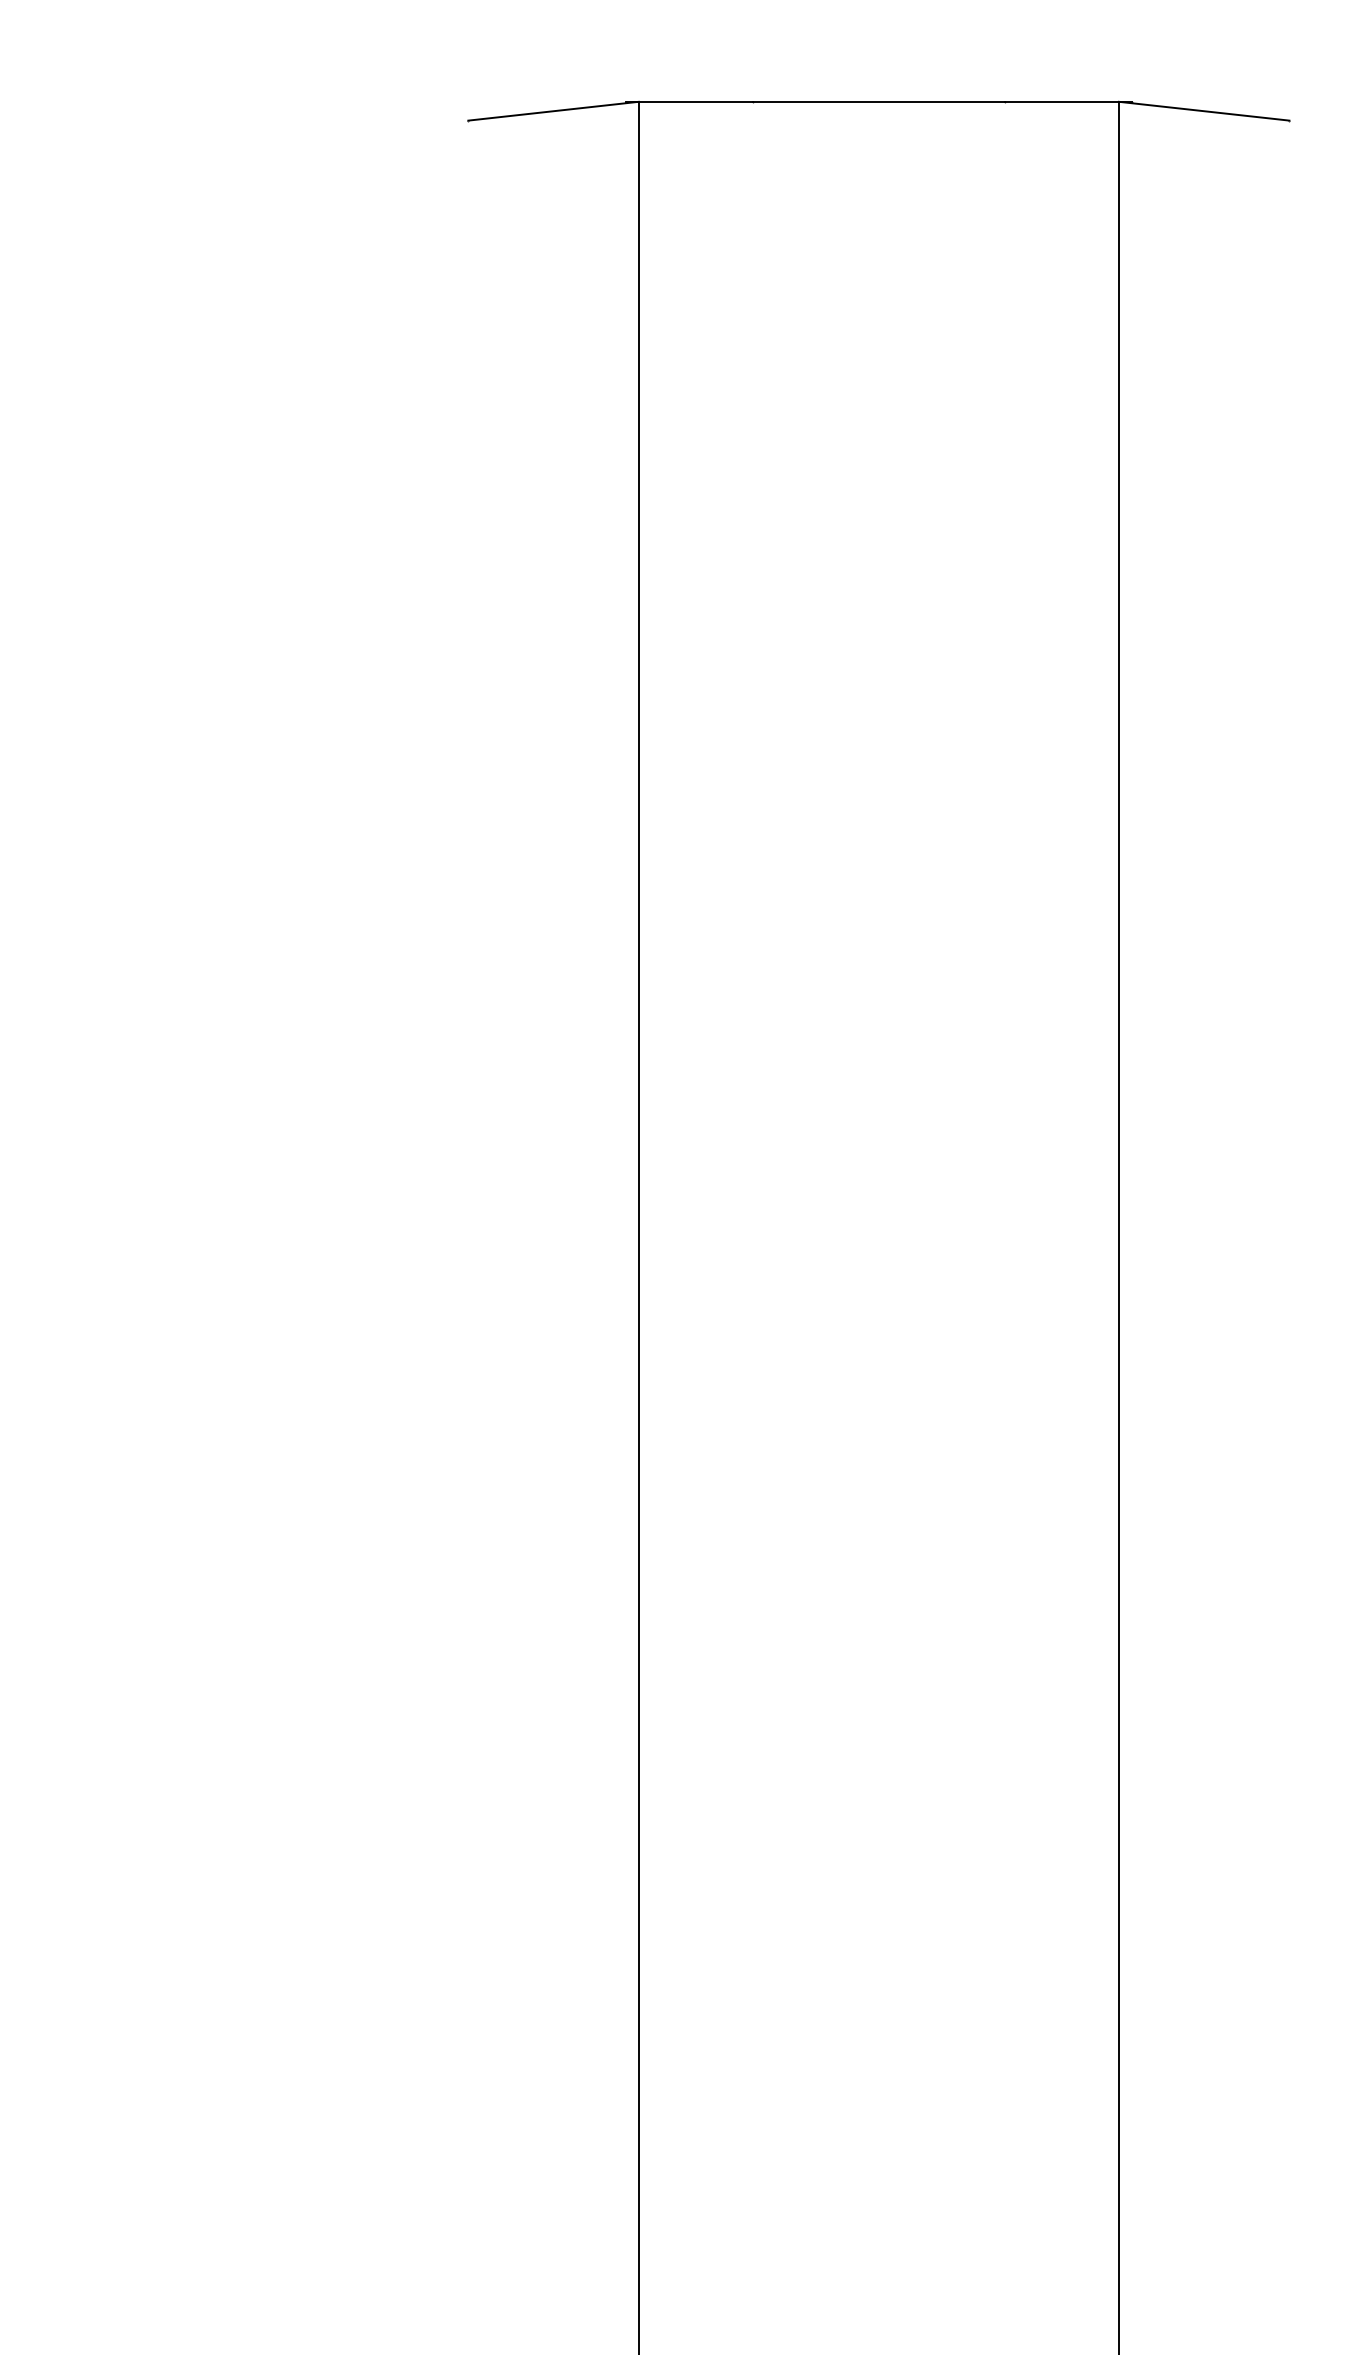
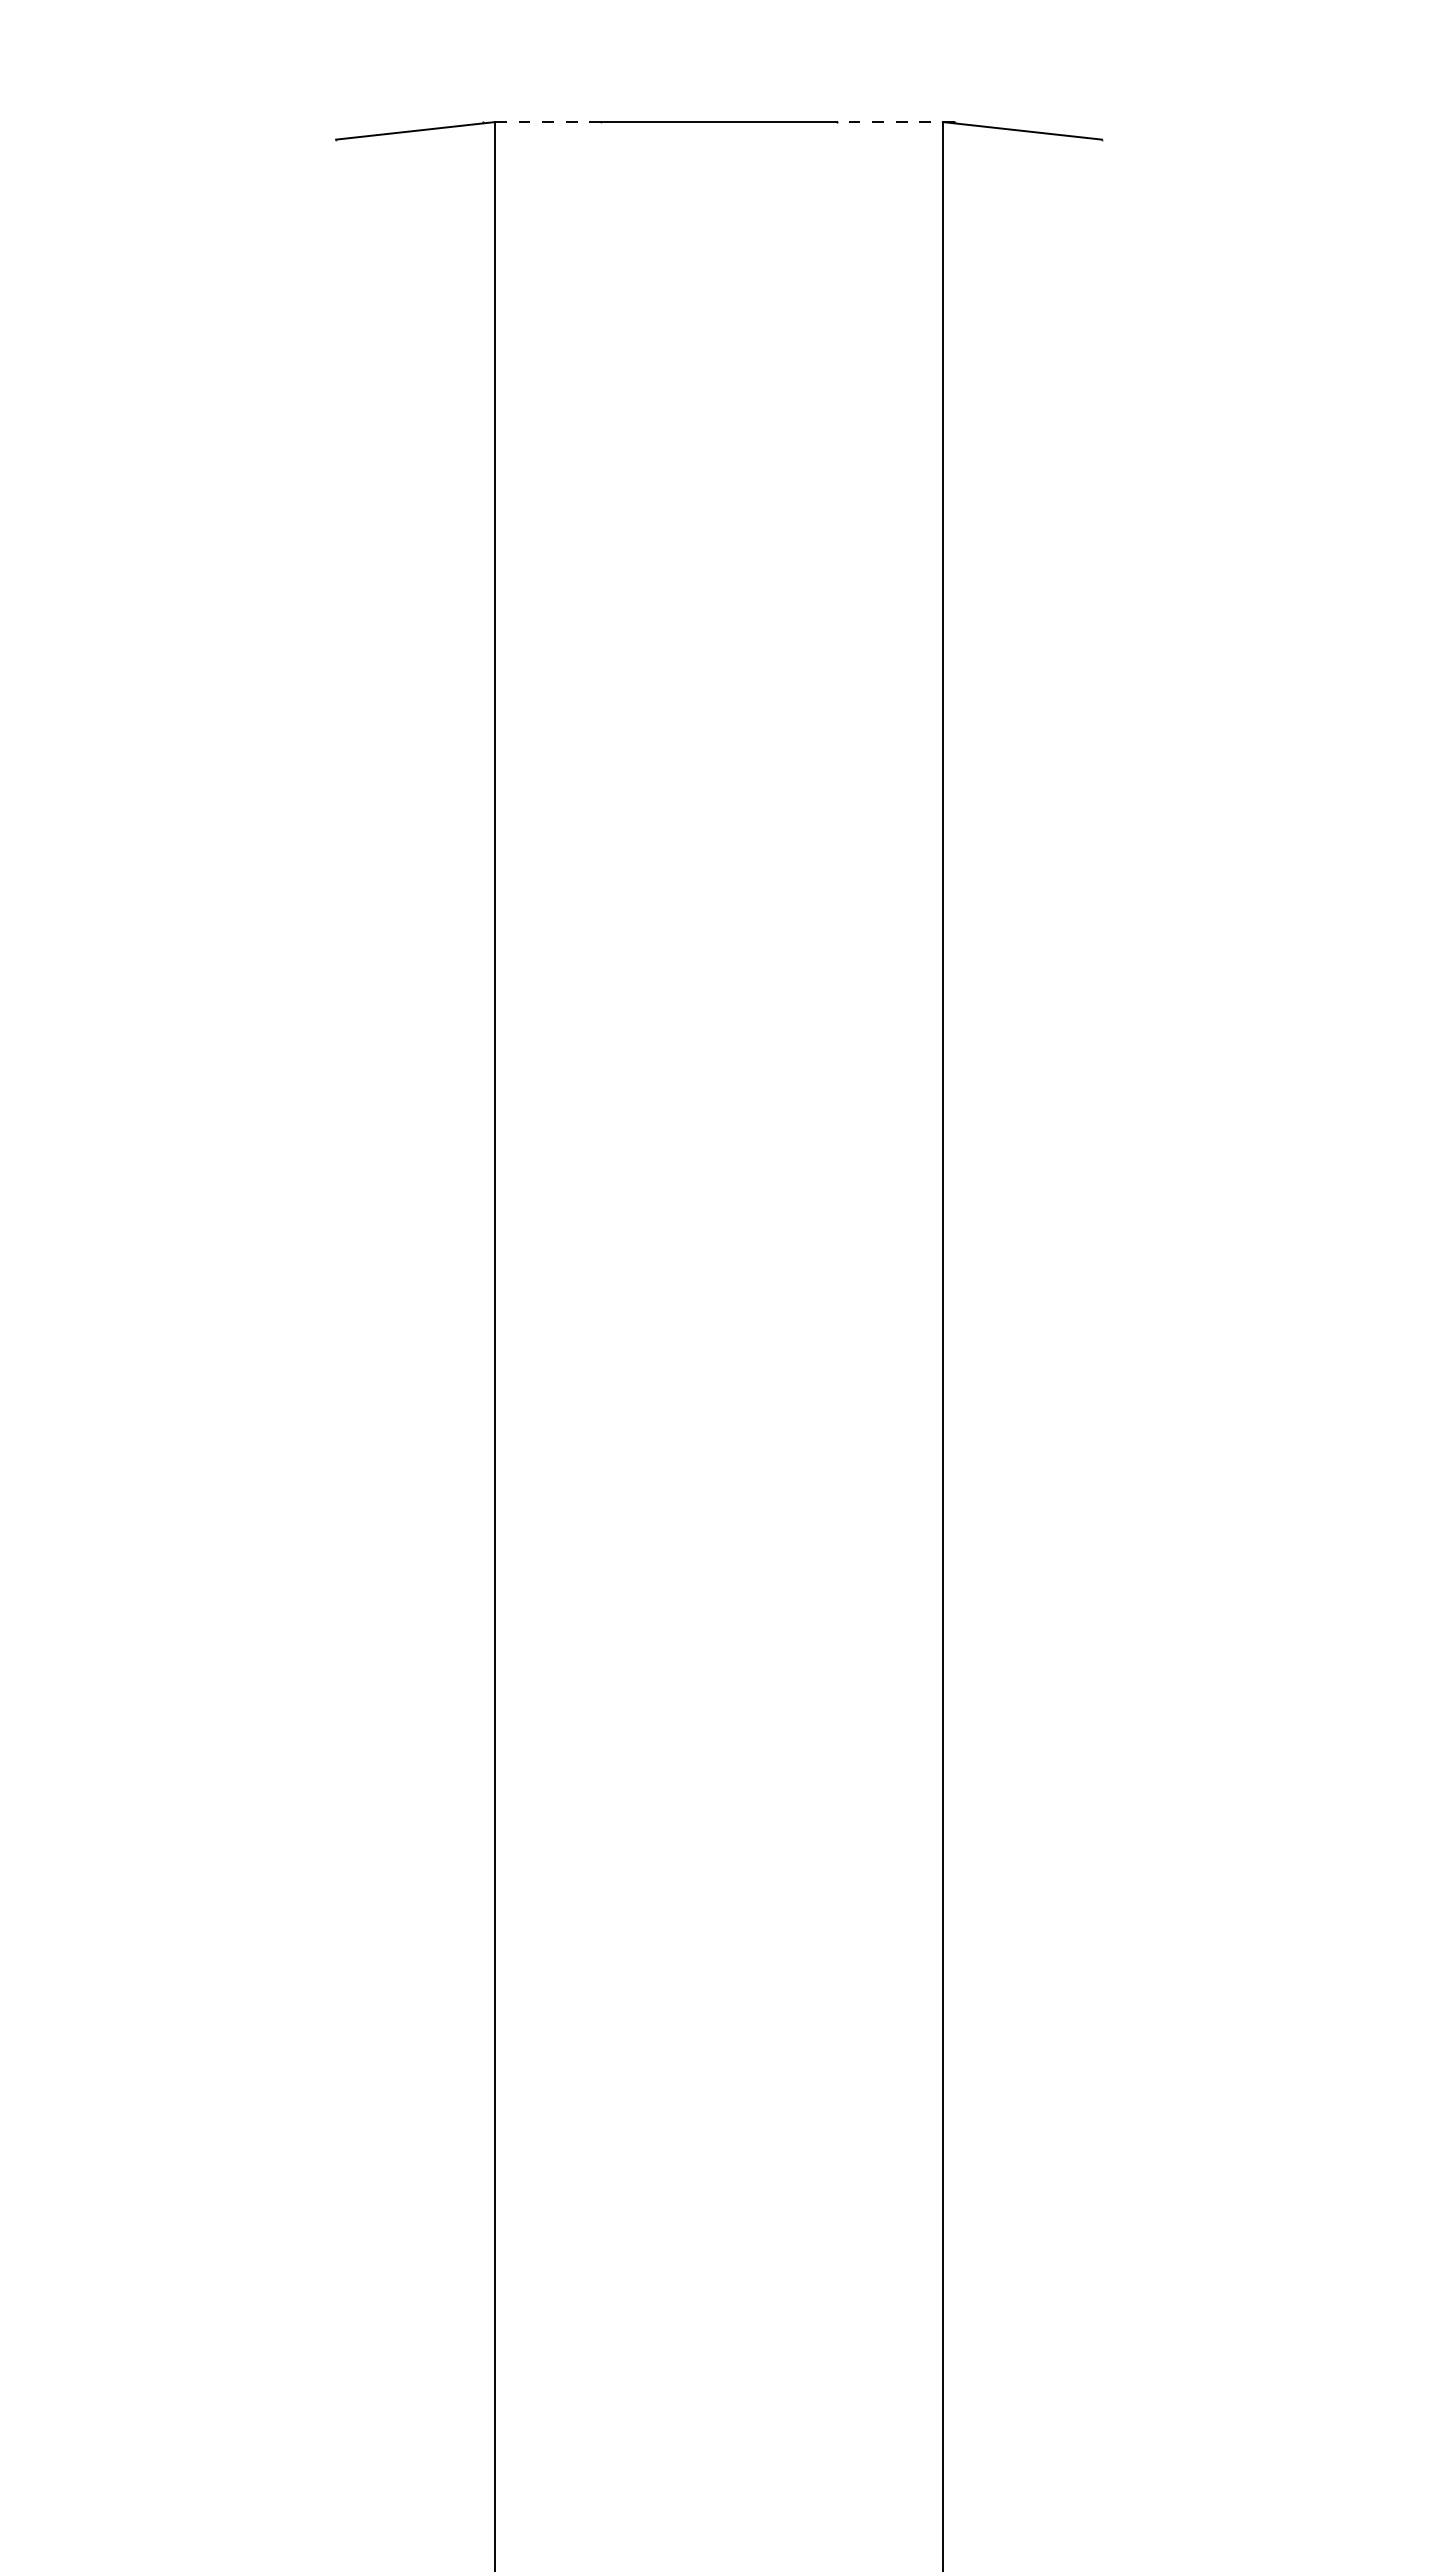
line: (689, 102) -> (542, 122), solid -> dashed
line: (1068, 102) -> (895, 122), solid -> dashed

